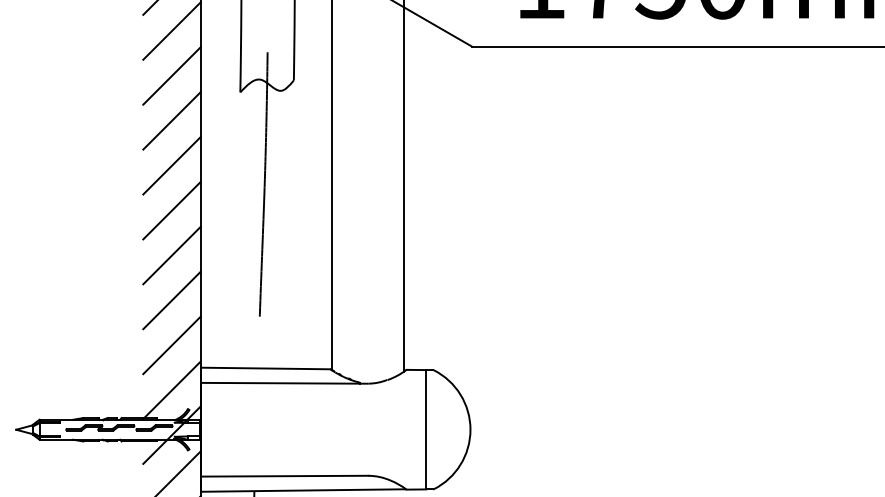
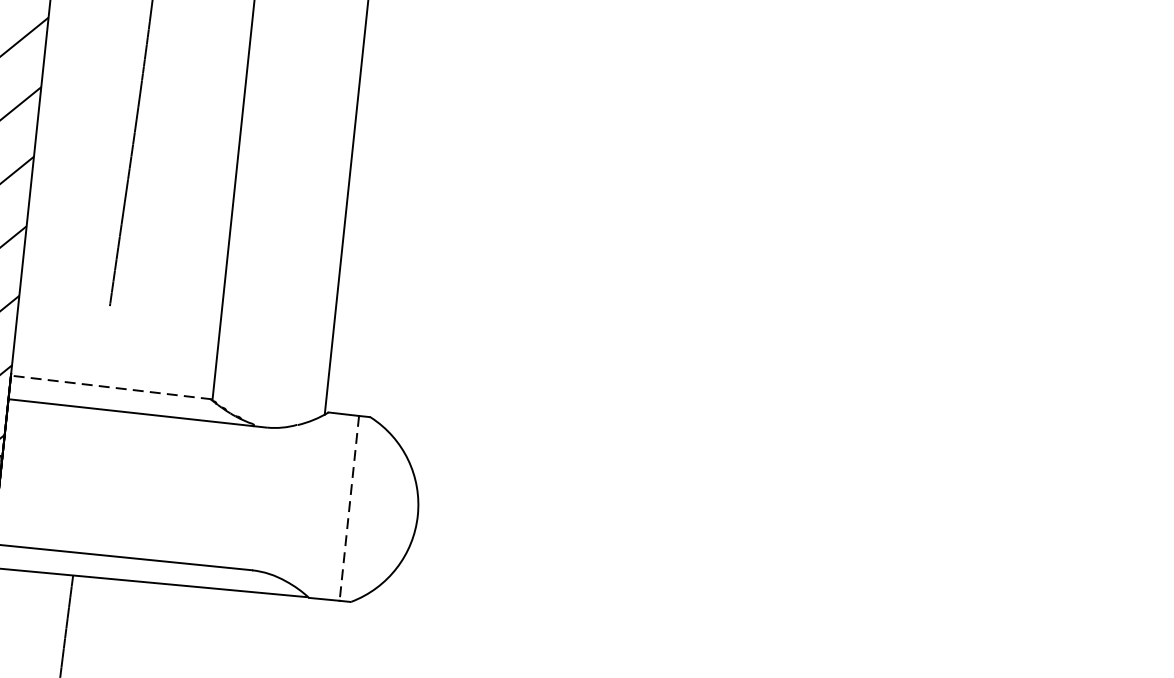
line: (266, 368) -> (111, 387), solid -> dashed
line: (426, 429) -> (349, 508), solid -> dashed

